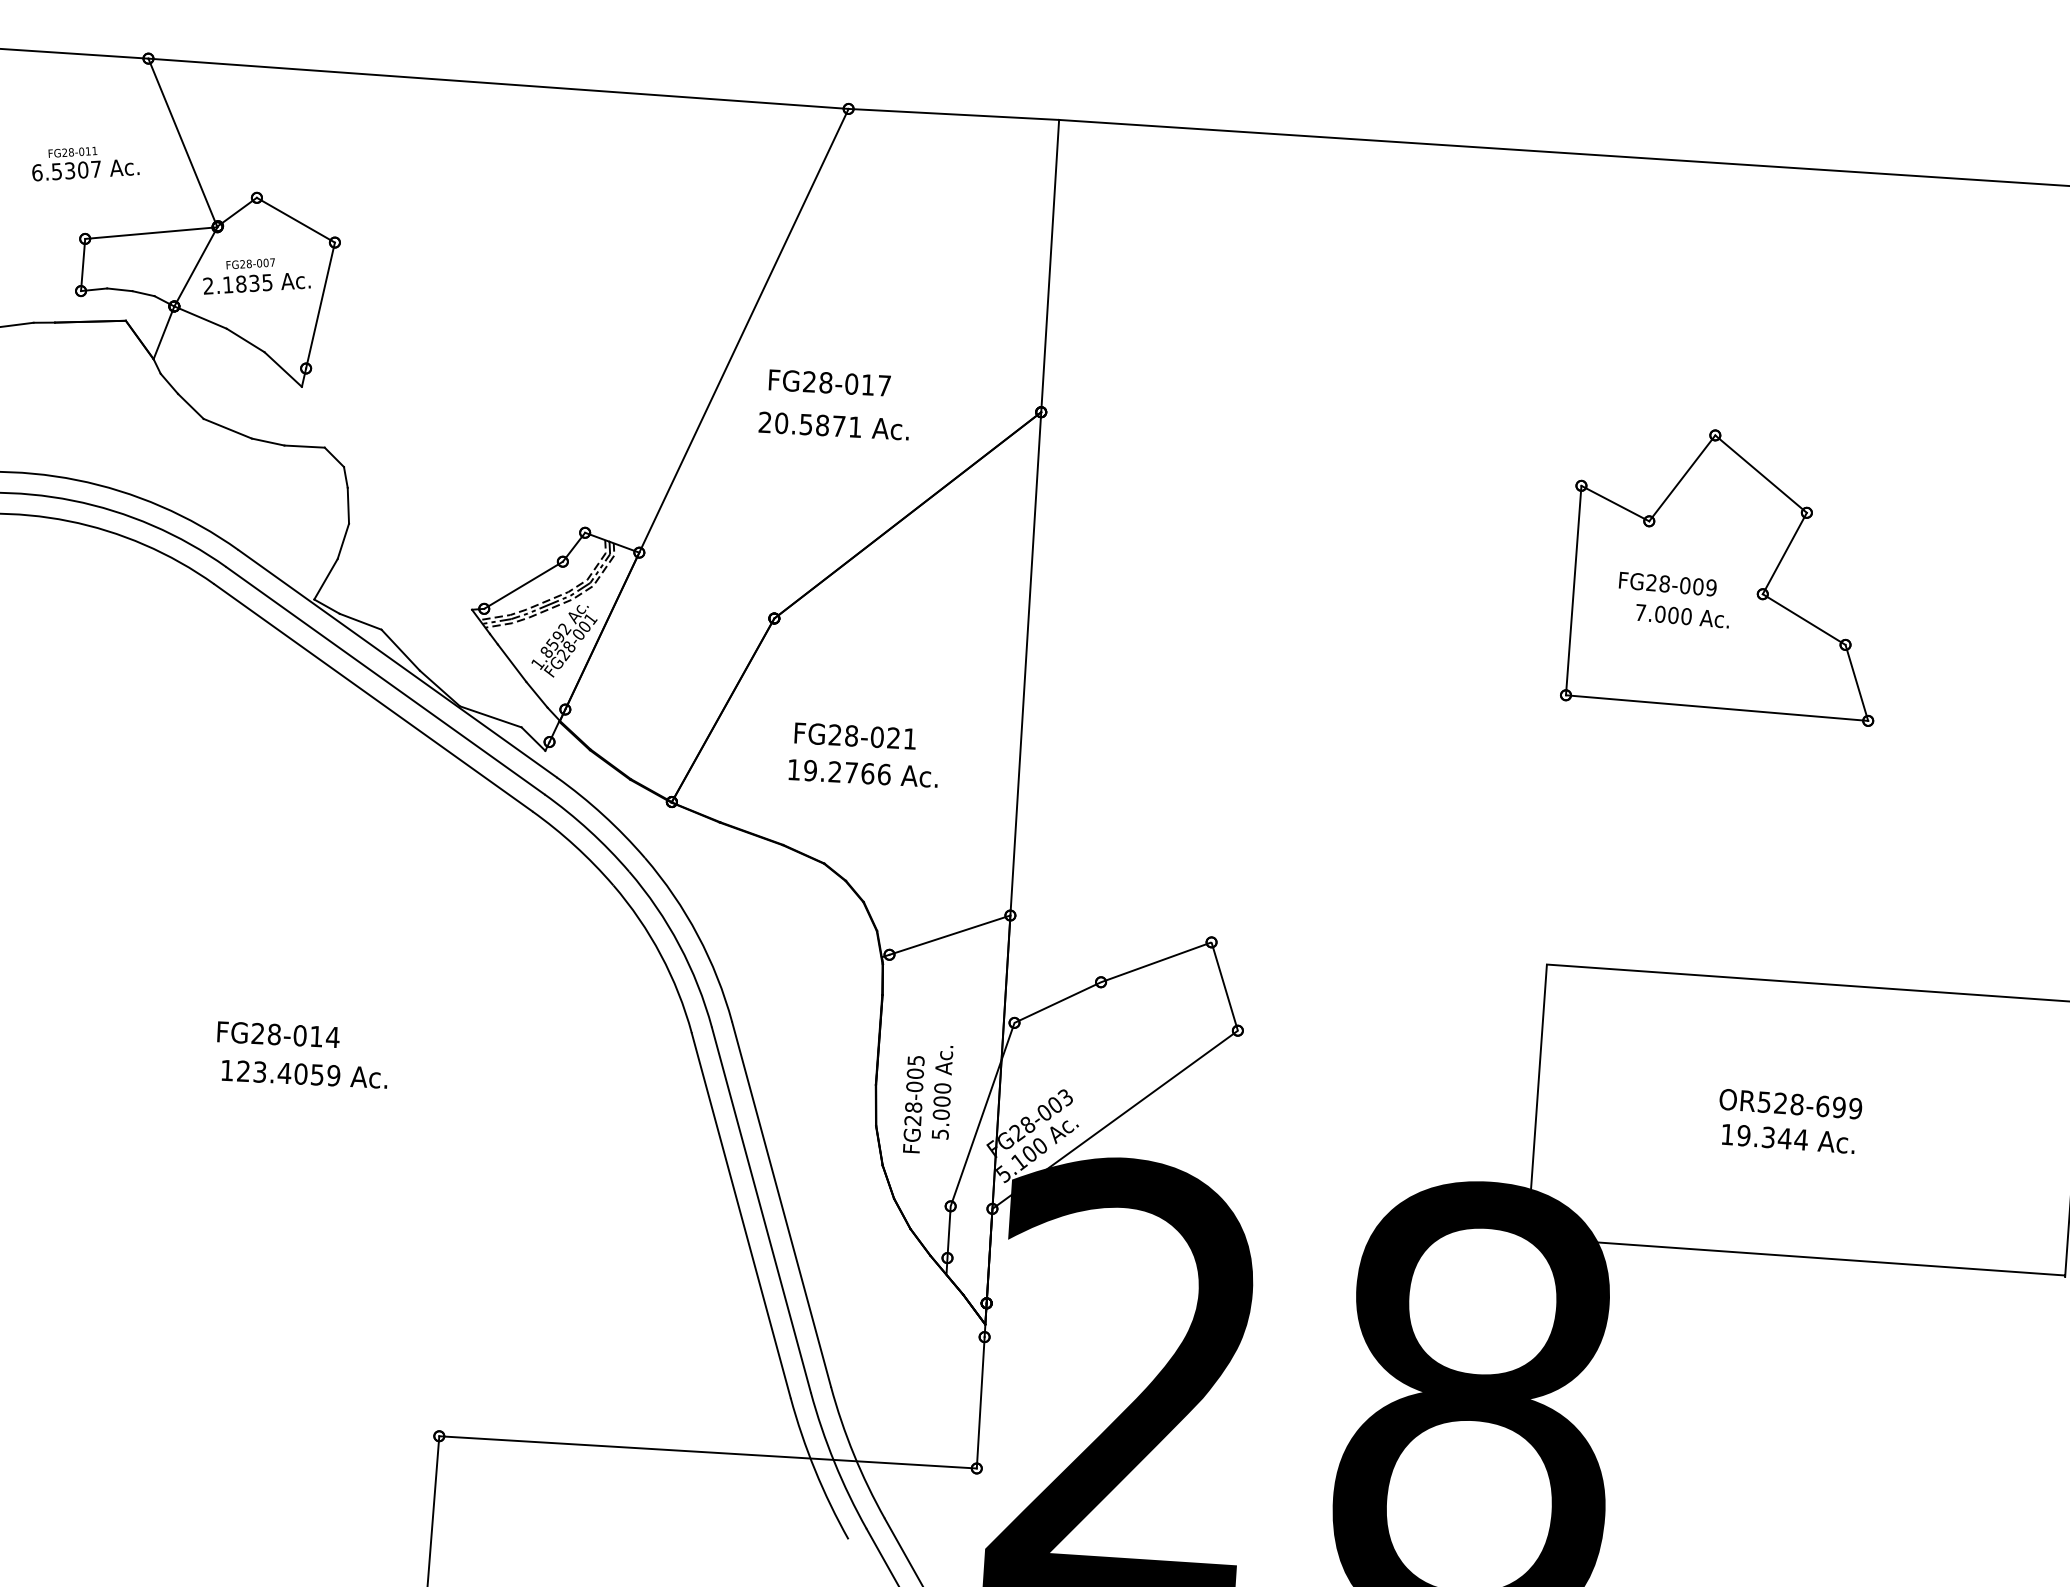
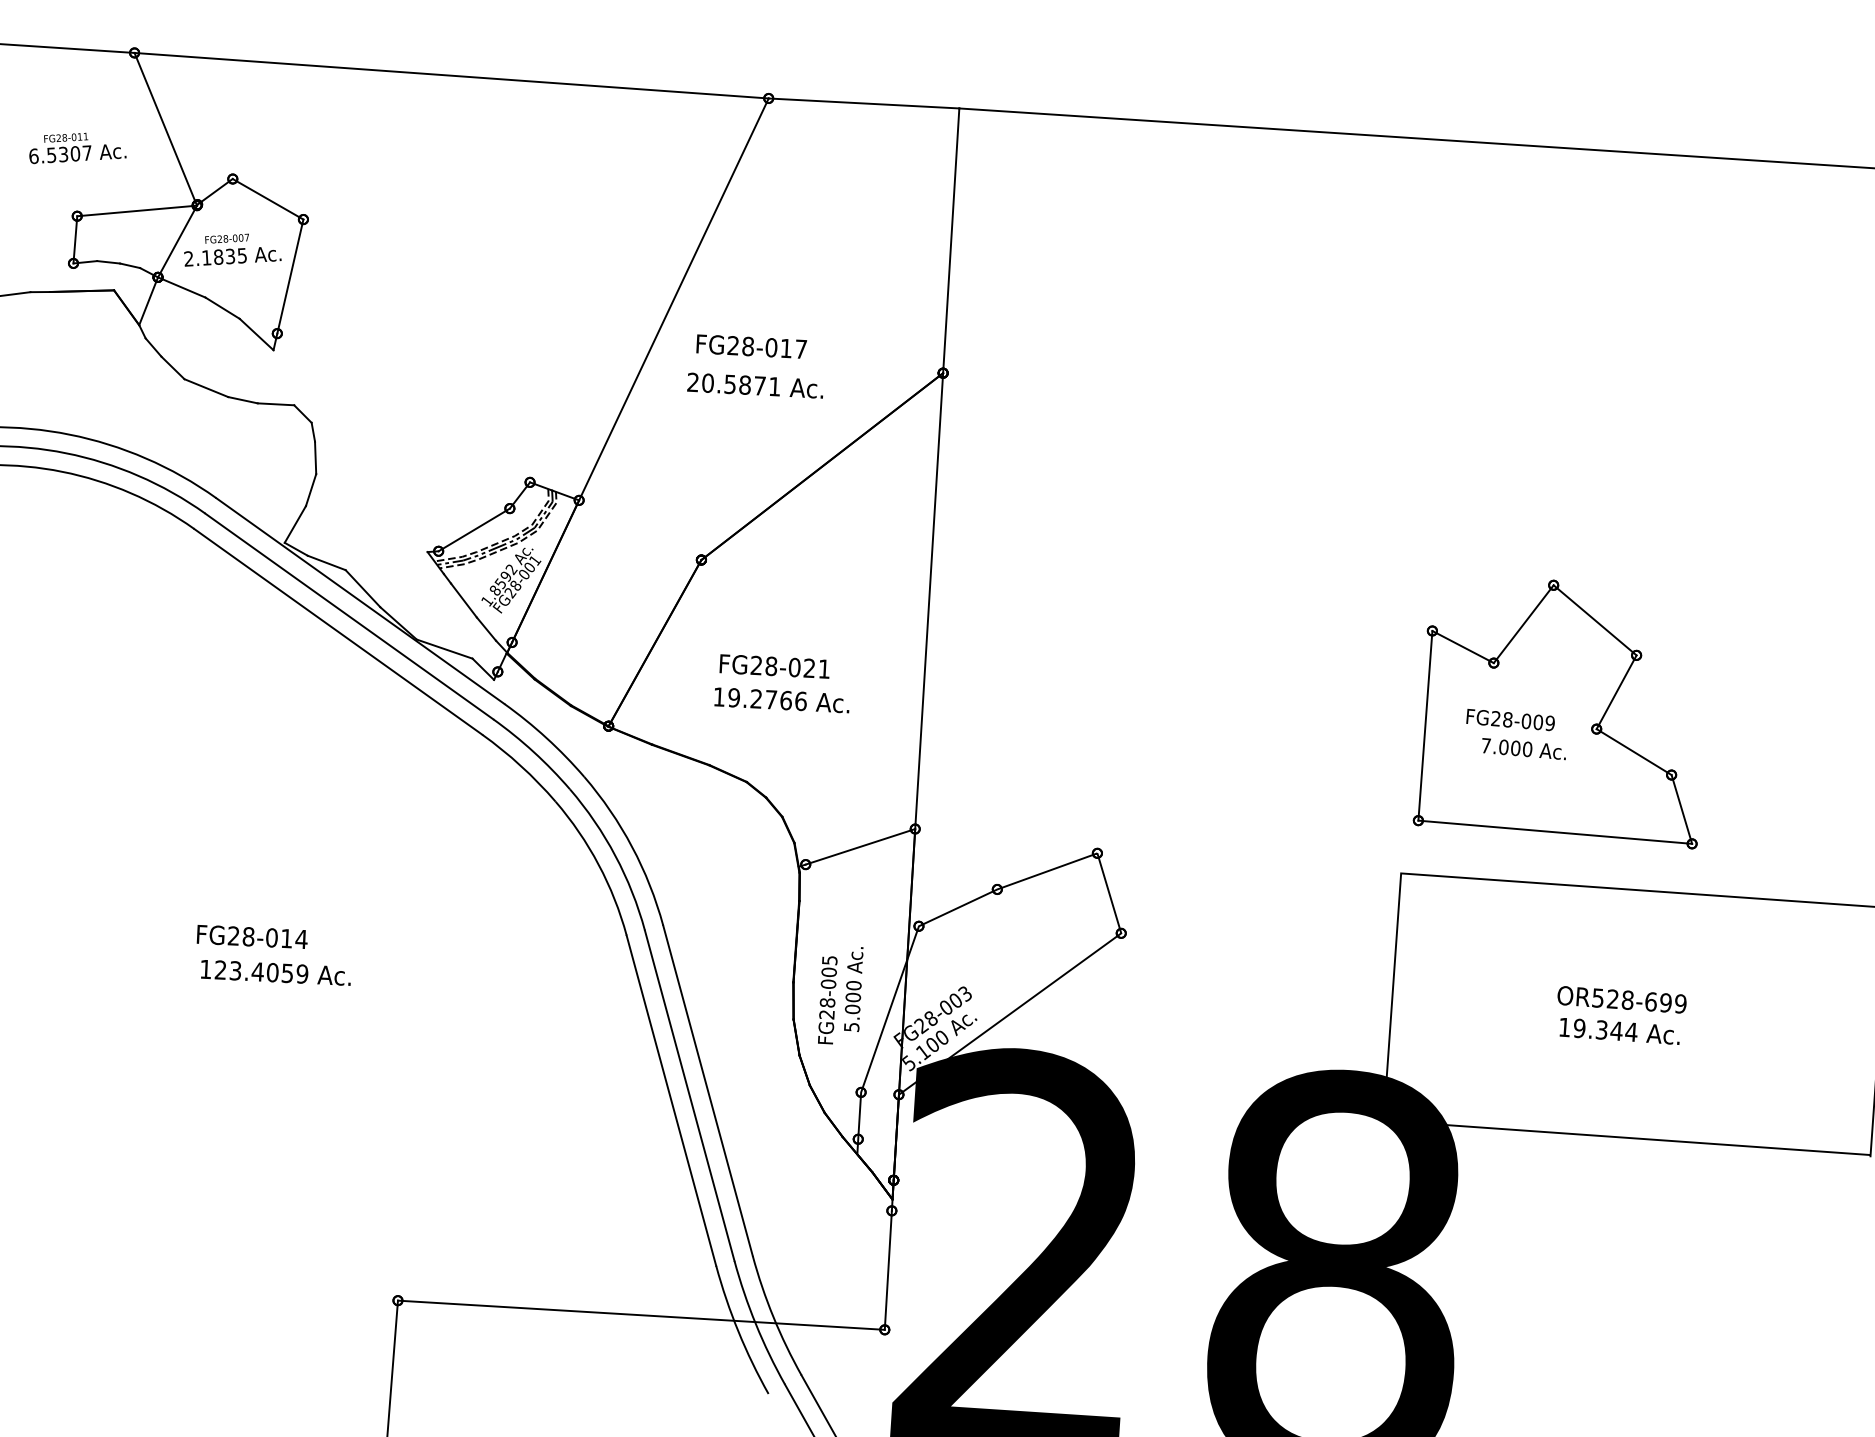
part: (1717, 577) -> (1555, 713), moved

